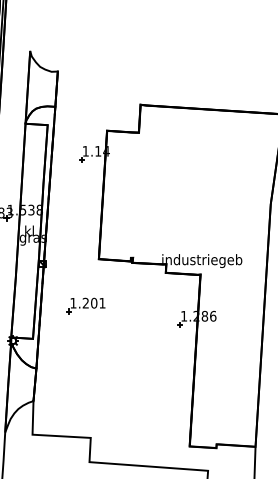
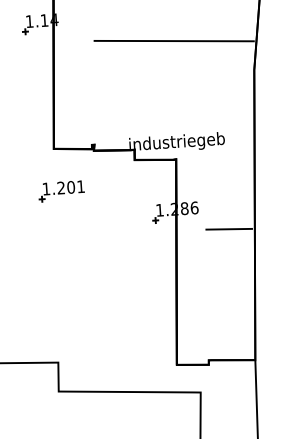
line: (204, 175) -> (173, 40), added
part: (85, 305) -> (60, 190), moved
line: (240, 335) -> (228, 228), added

